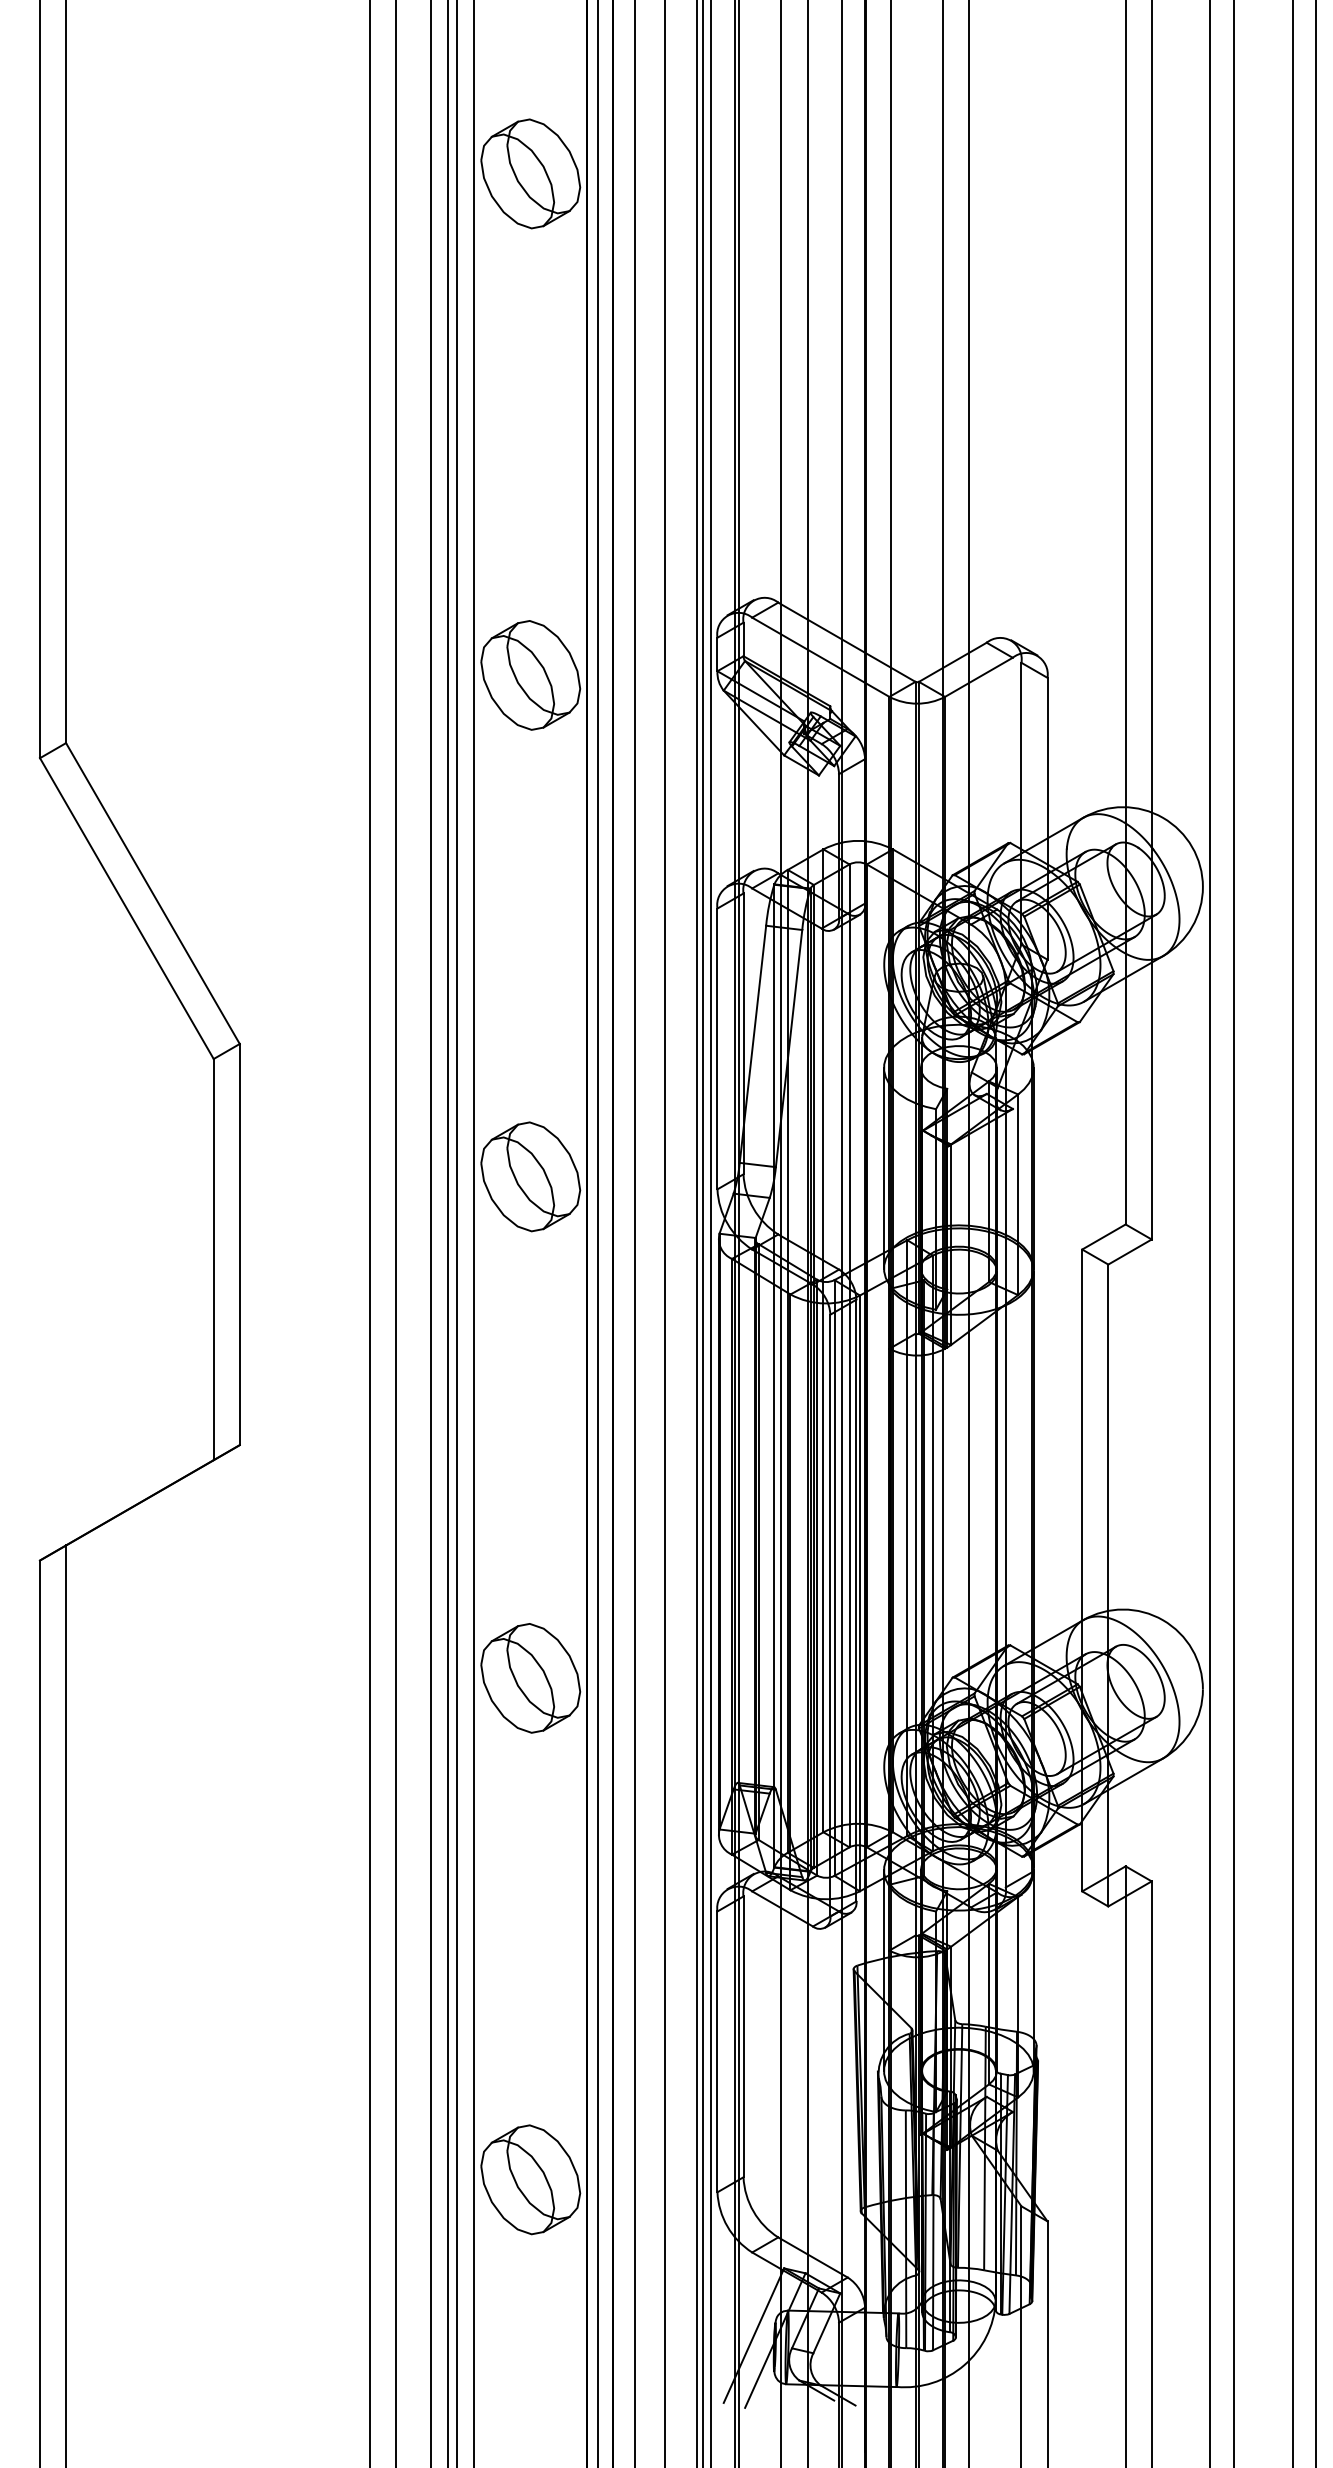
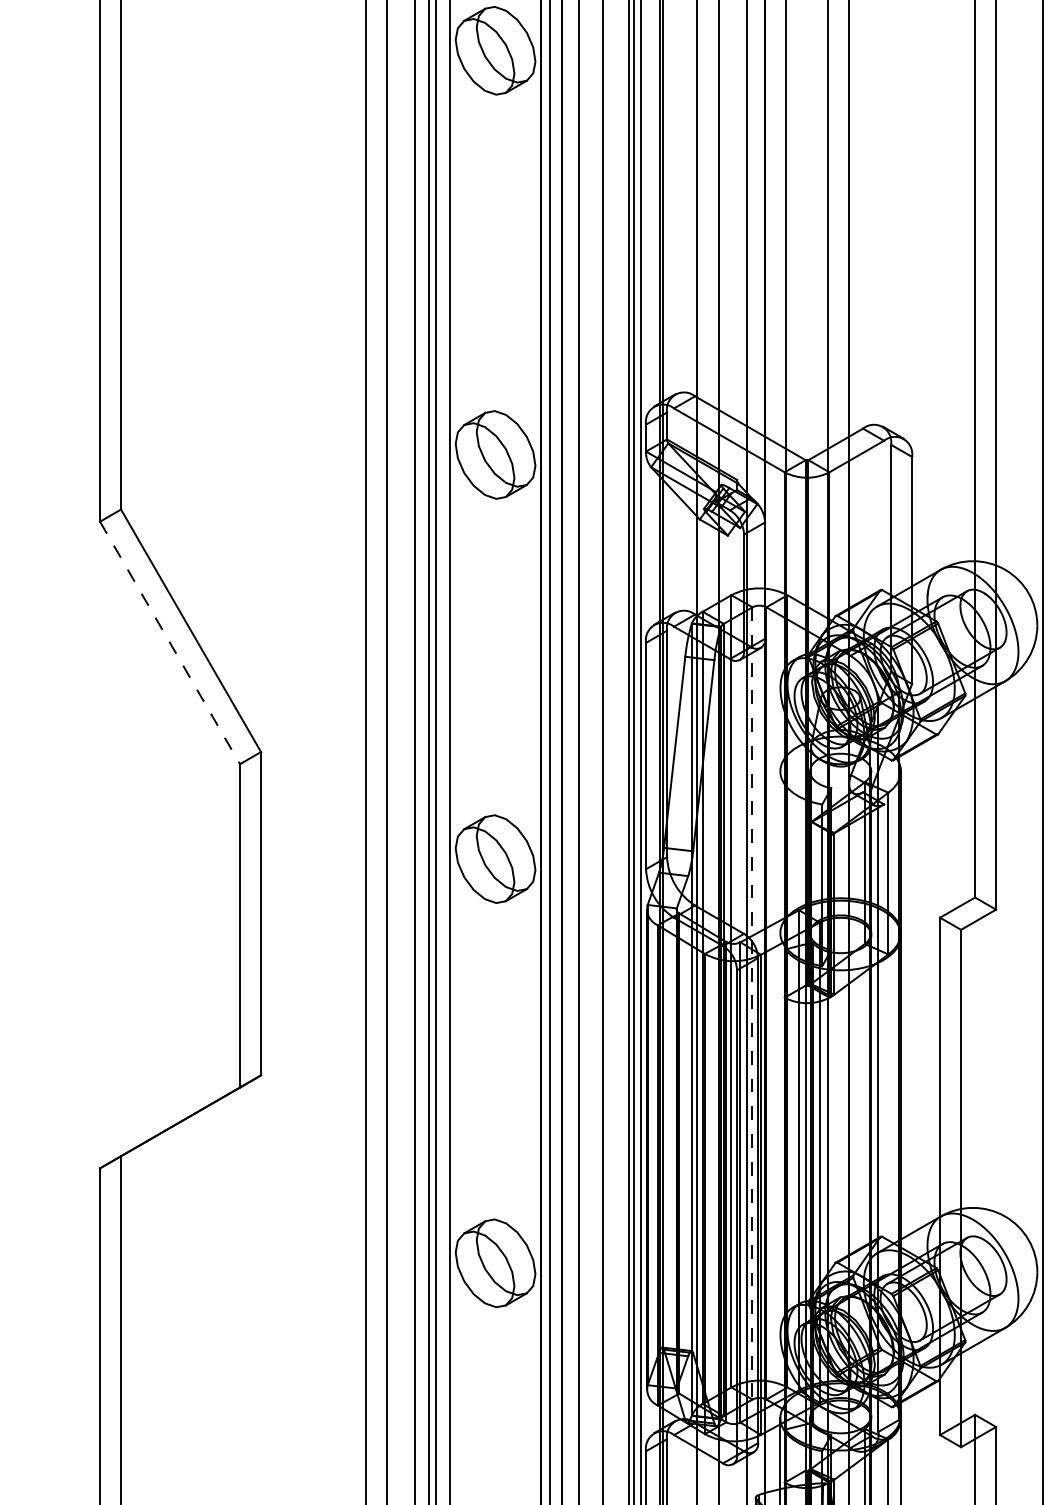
line: (126, 908) -> (169, 642), solid -> dashed
line: (884, 1168) -> (780, 852), removed
line: (849, 1356) -> (752, 1003), solid -> dashed

